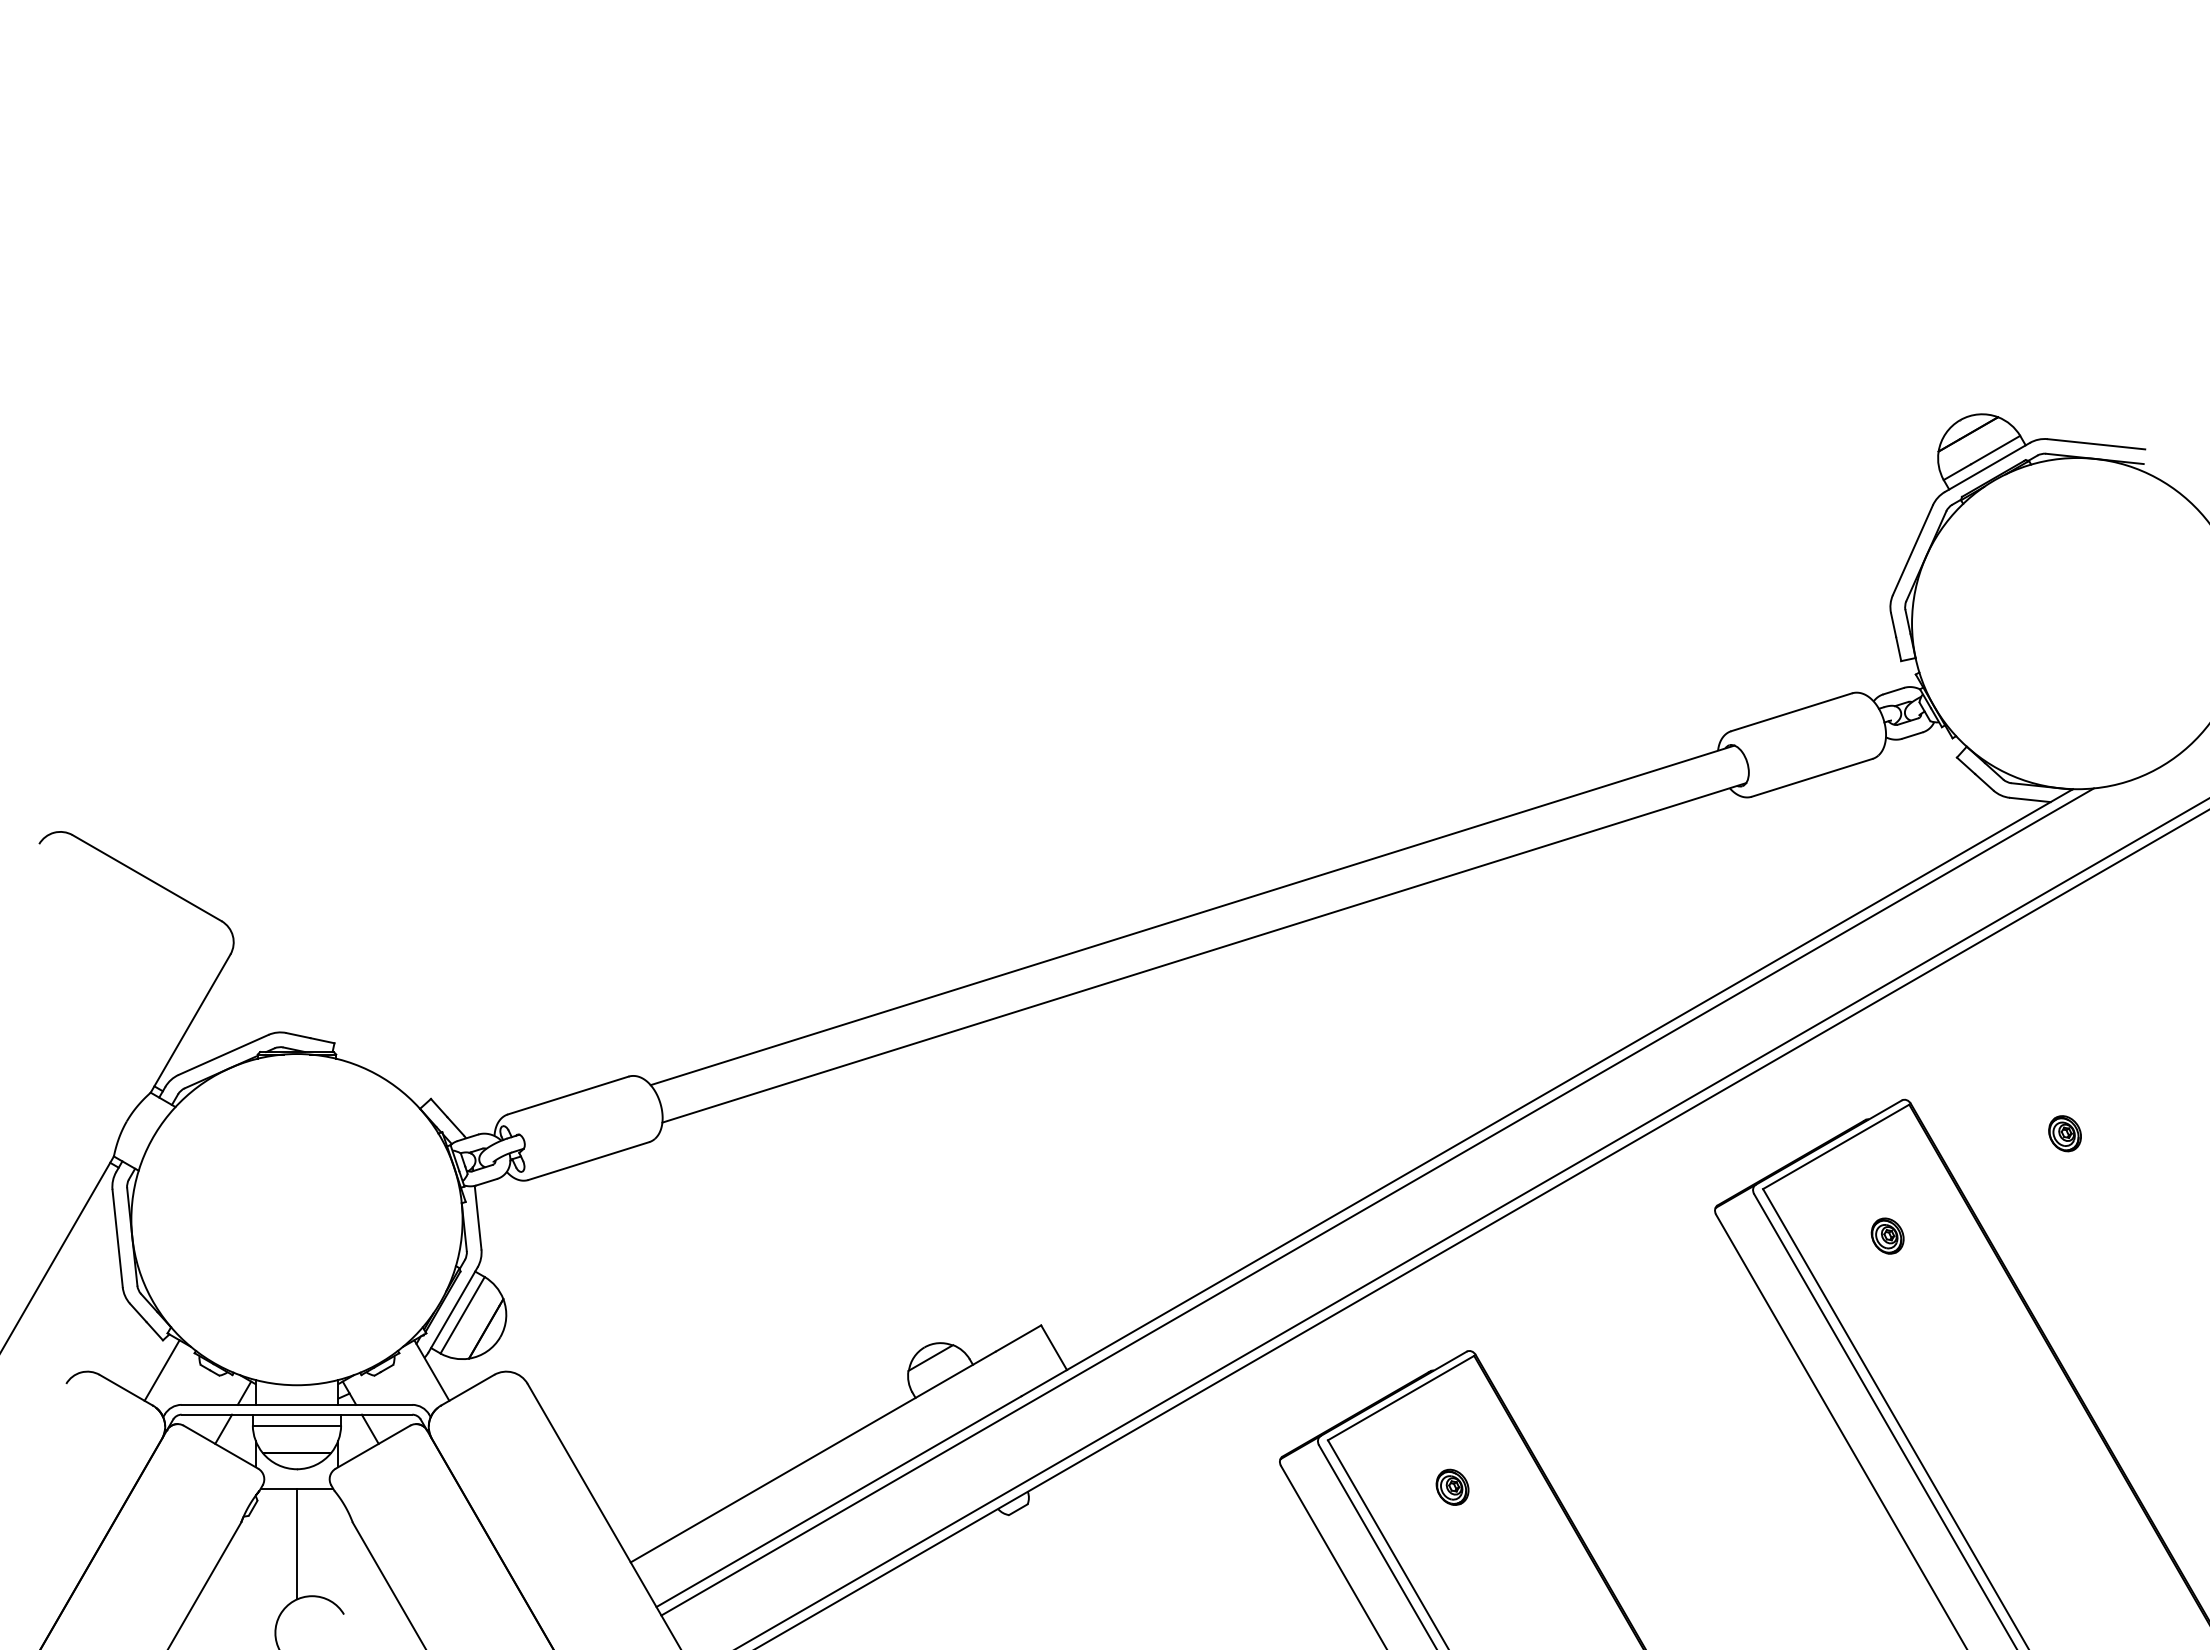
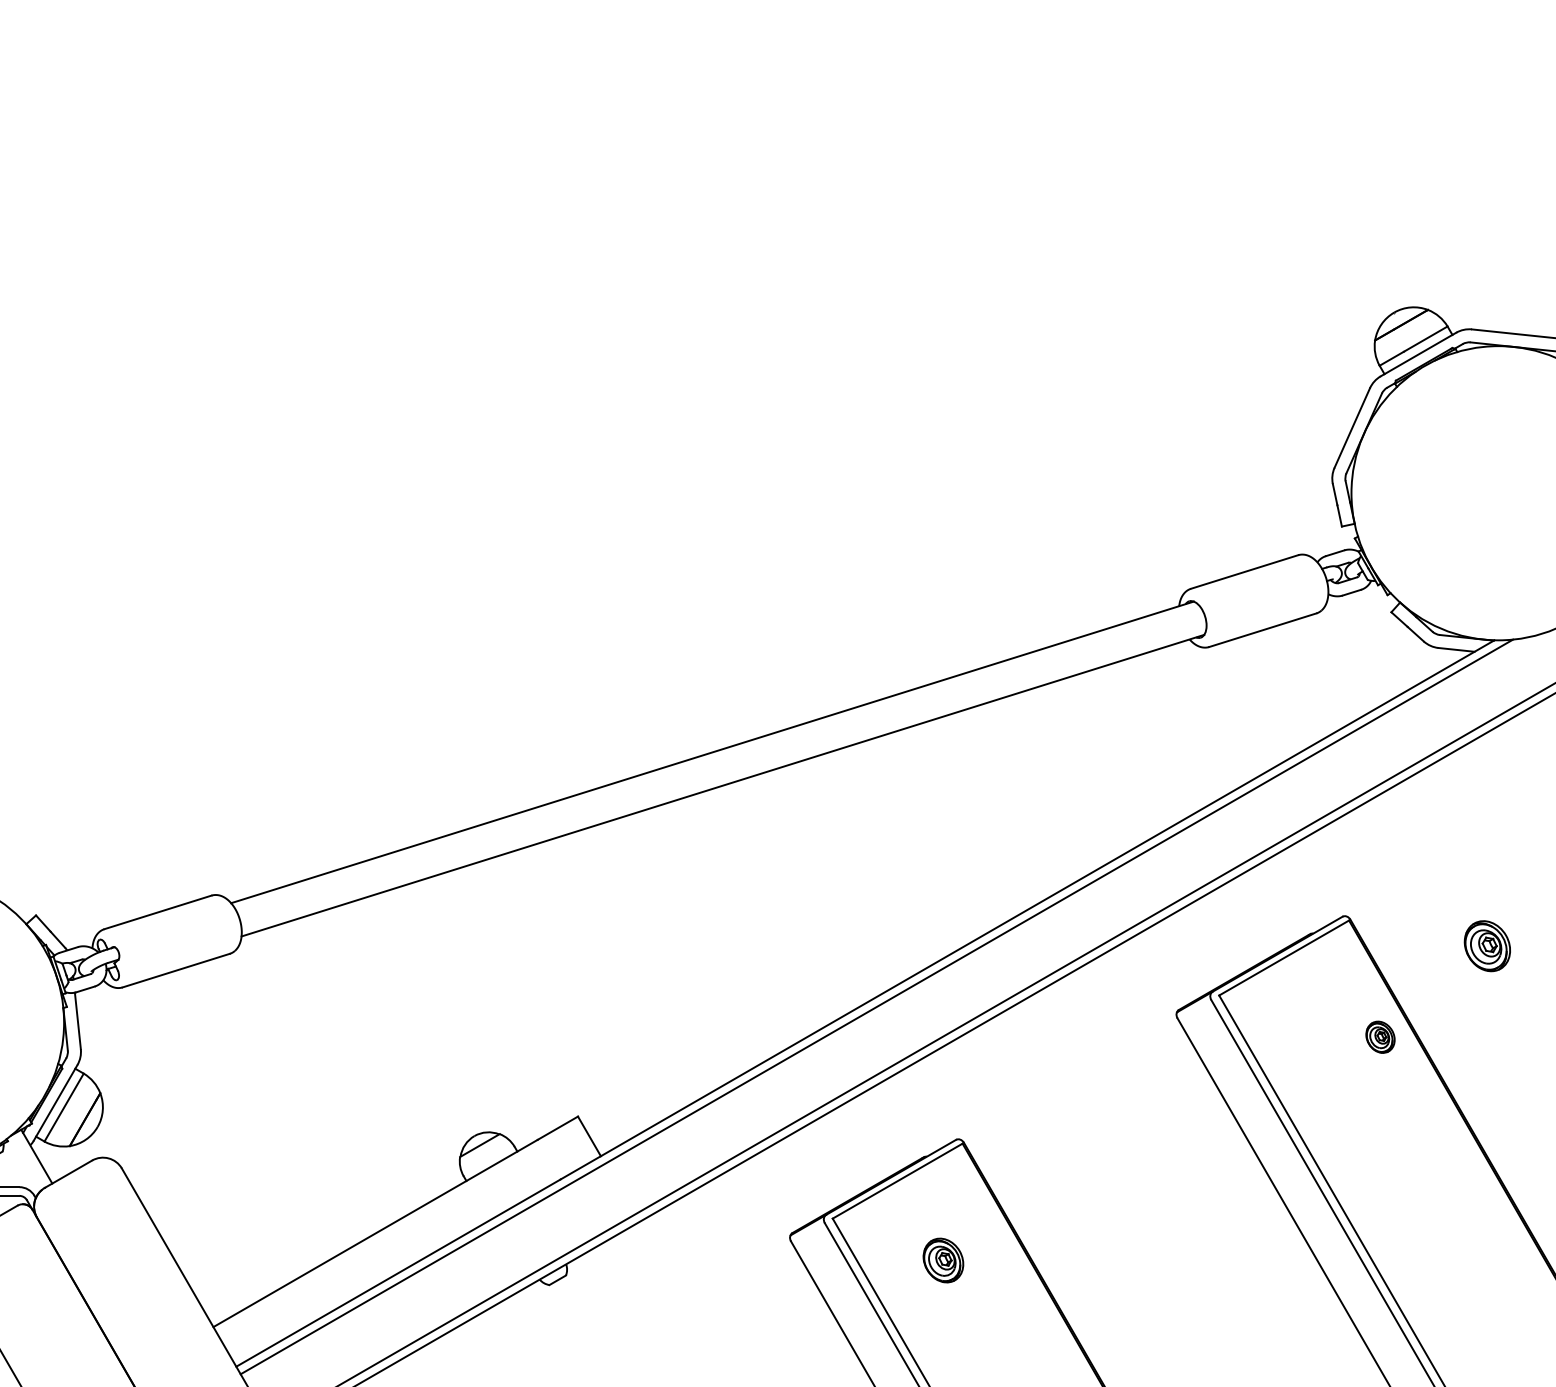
part: (2064, 1133) -> (1486, 946), size x1.6
part: (1887, 1235) -> (1380, 1036), moved
part: (1452, 1486) -> (943, 1259), size x1.4

